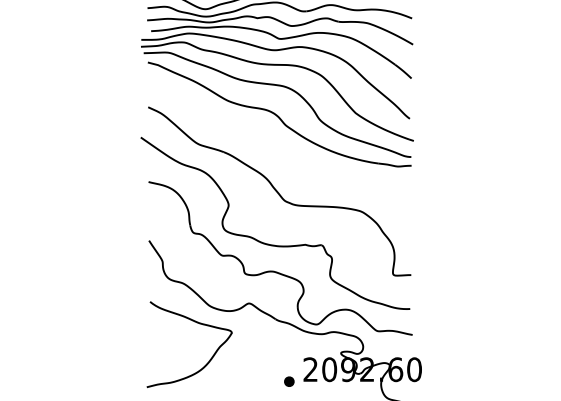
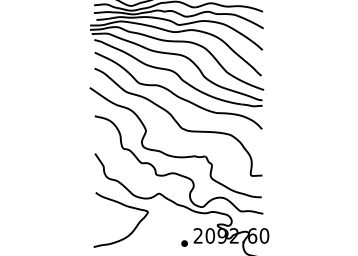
curve: (275, 146) -> (175, 93), added

